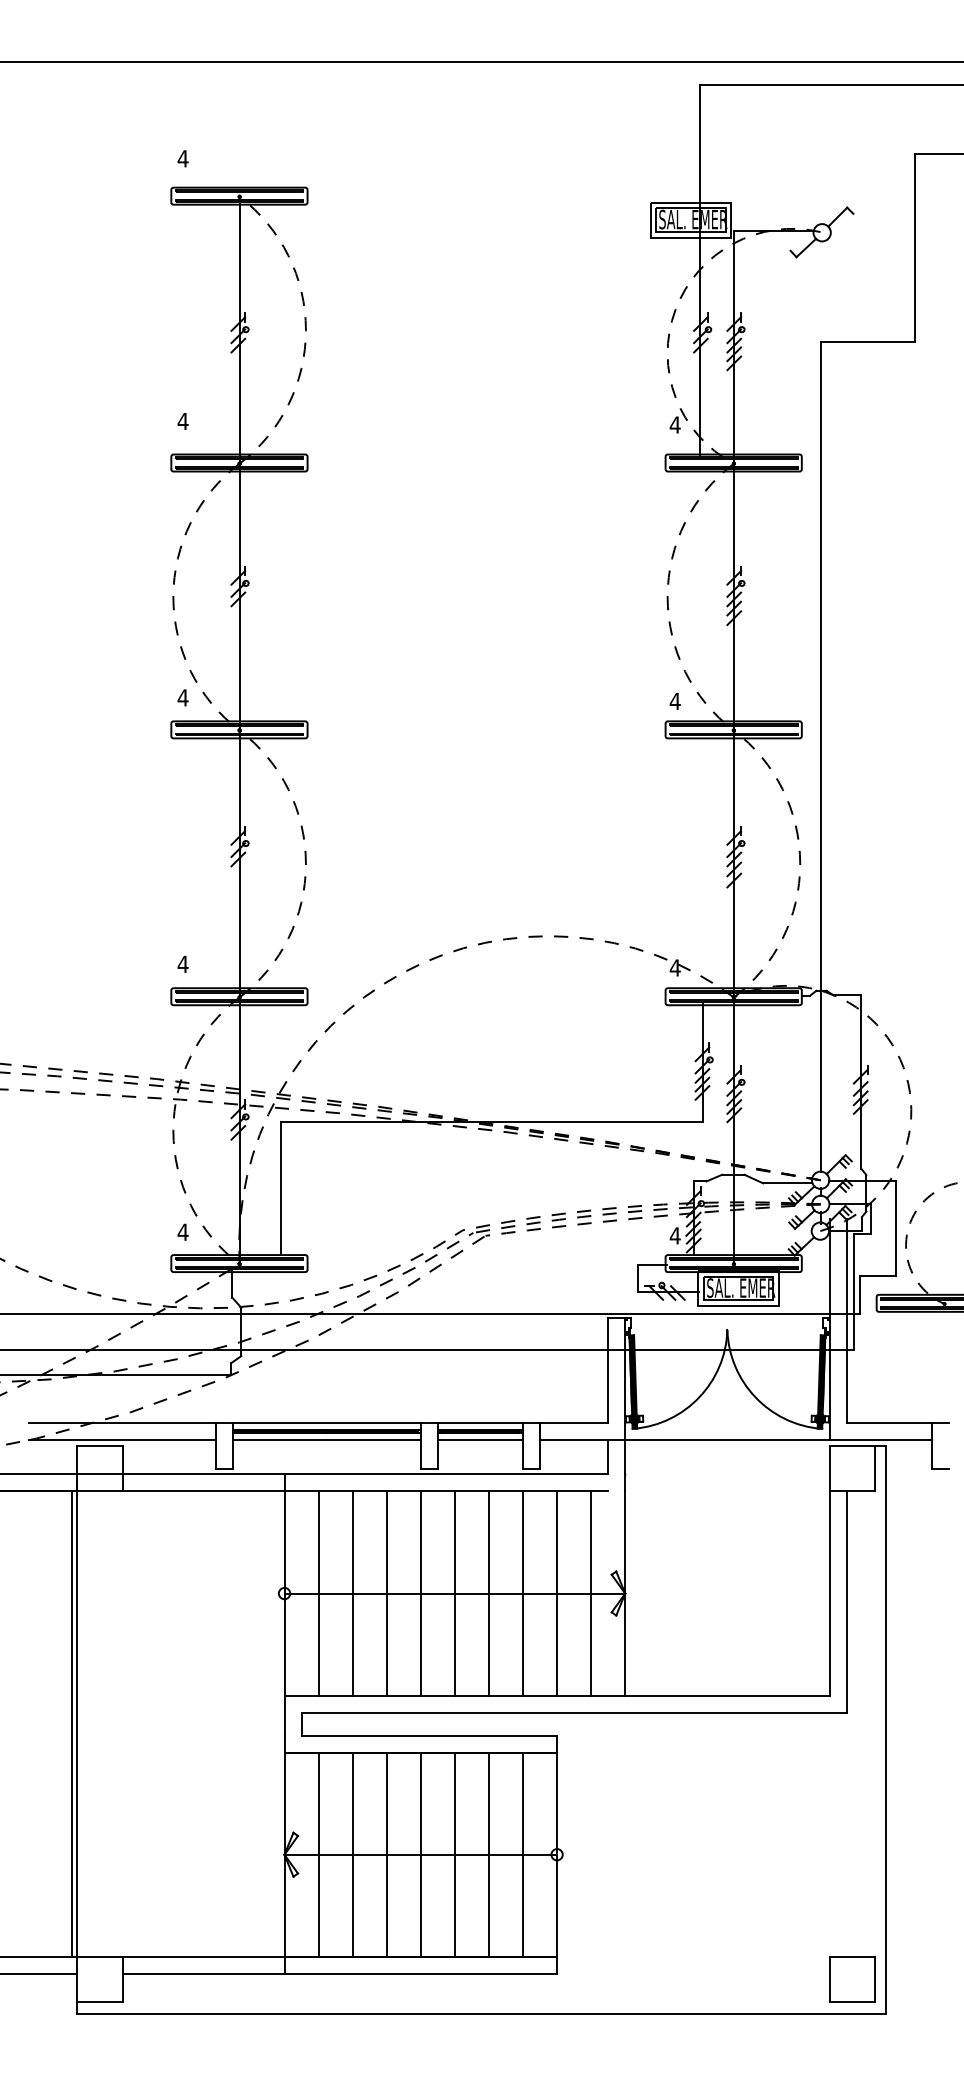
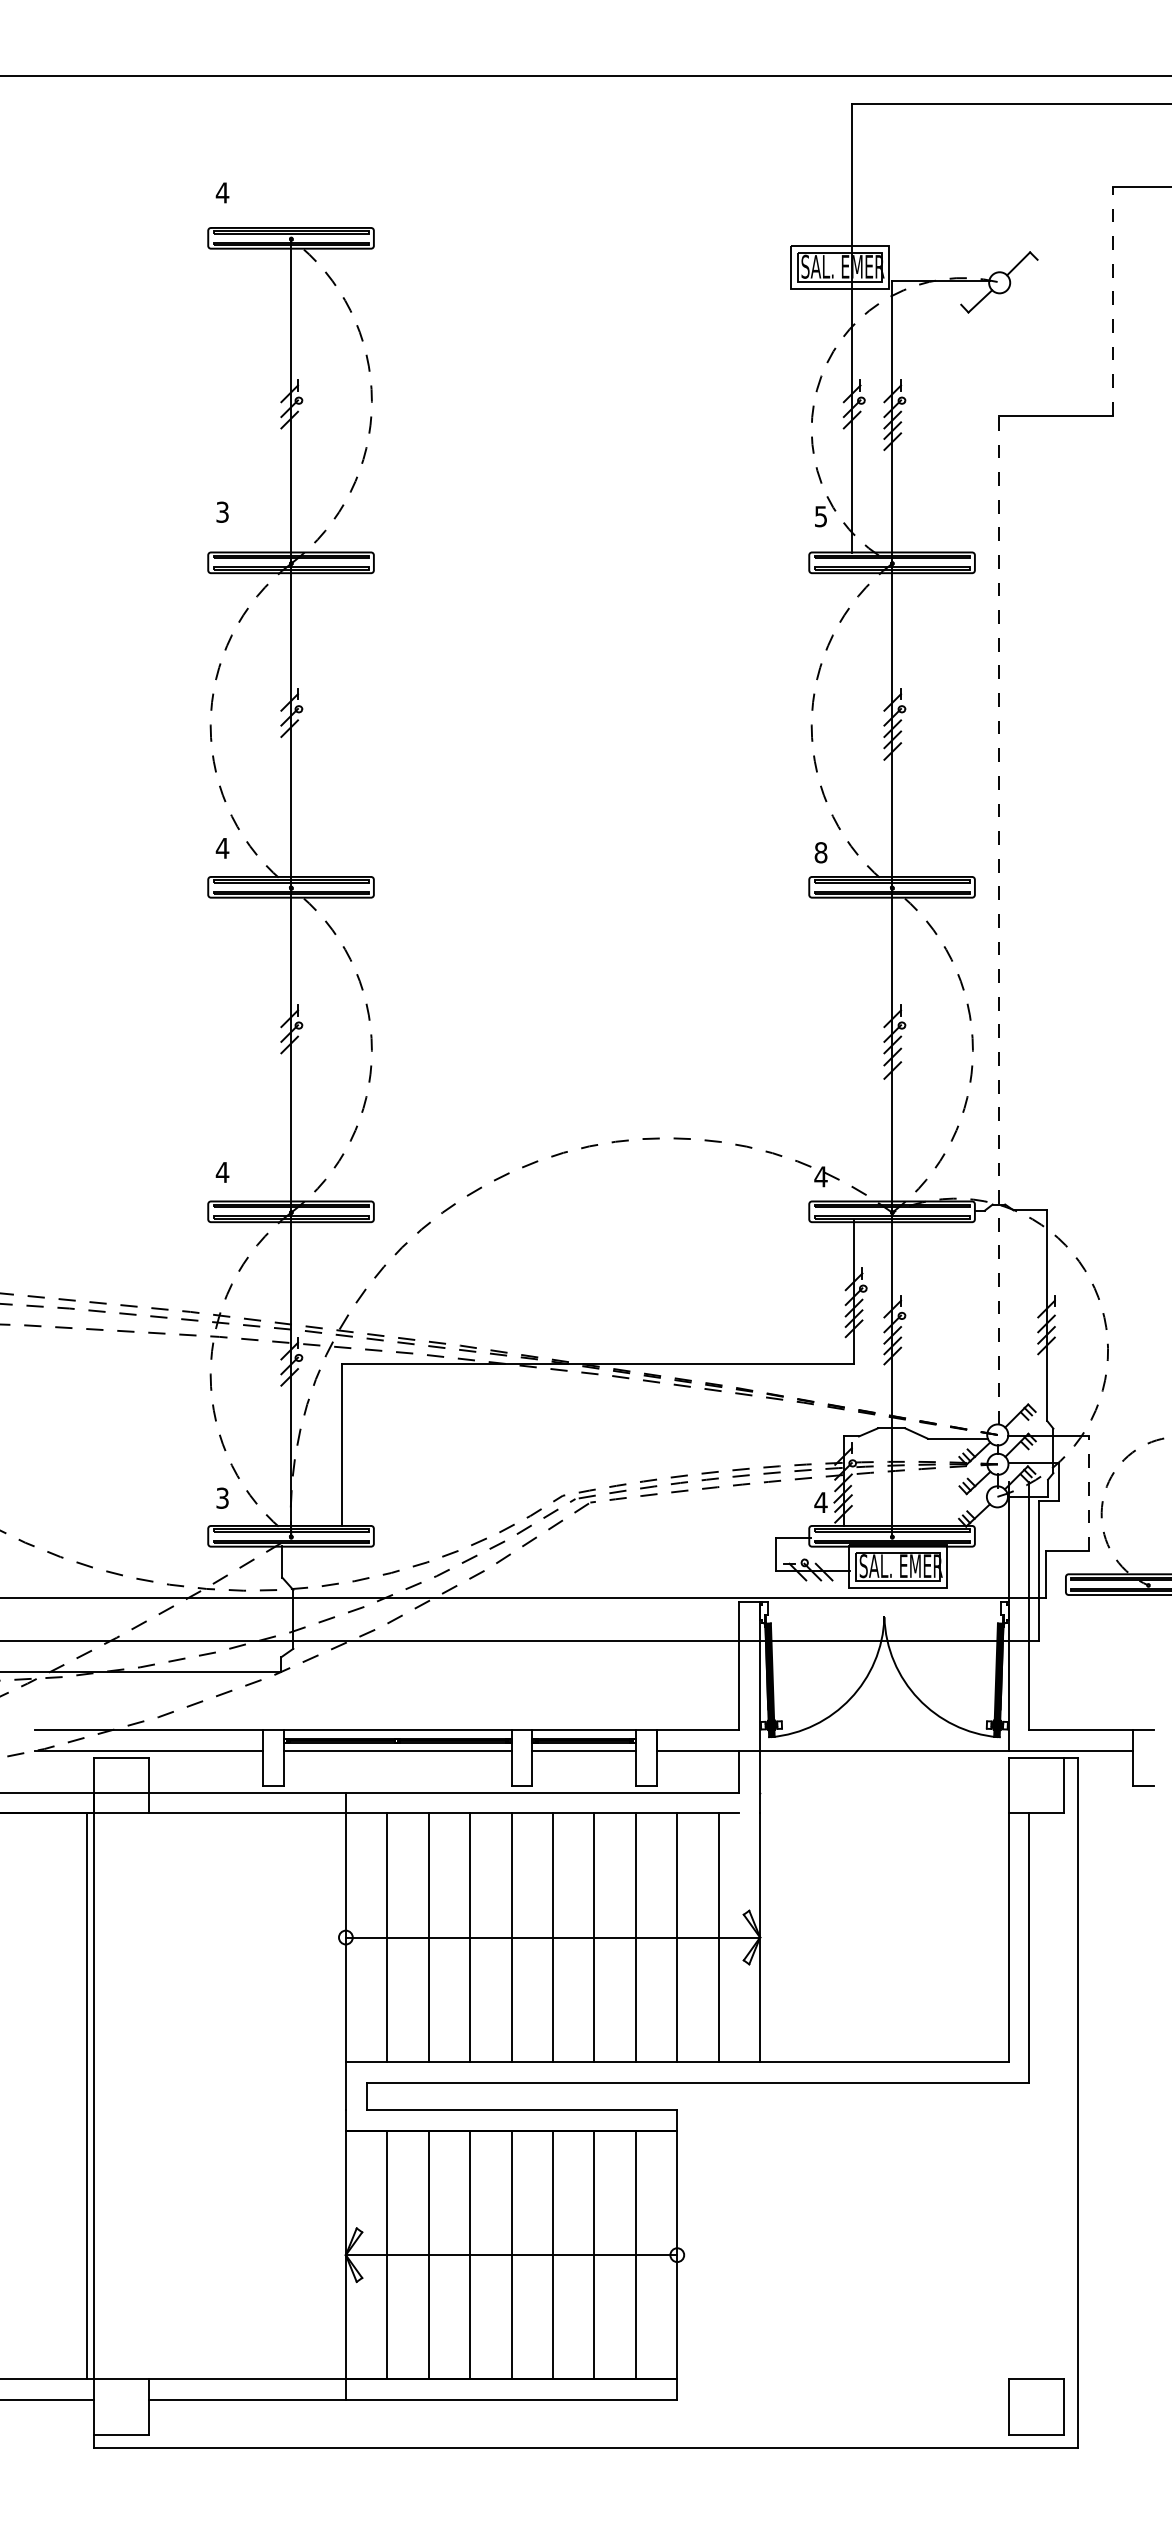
line: (914, 247) -> (1111, 300), solid -> dashed
text: (182, 421) -> (221, 512), 4 -> 3
text: (674, 424) -> (820, 515), 4 -> 5
text: (674, 701) -> (820, 852), 4 -> 8
line: (821, 756) -> (998, 919), solid -> dashed
line: (895, 1227) -> (1088, 1492), solid -> dashed
text: (182, 1232) -> (221, 1498), 4 -> 3

